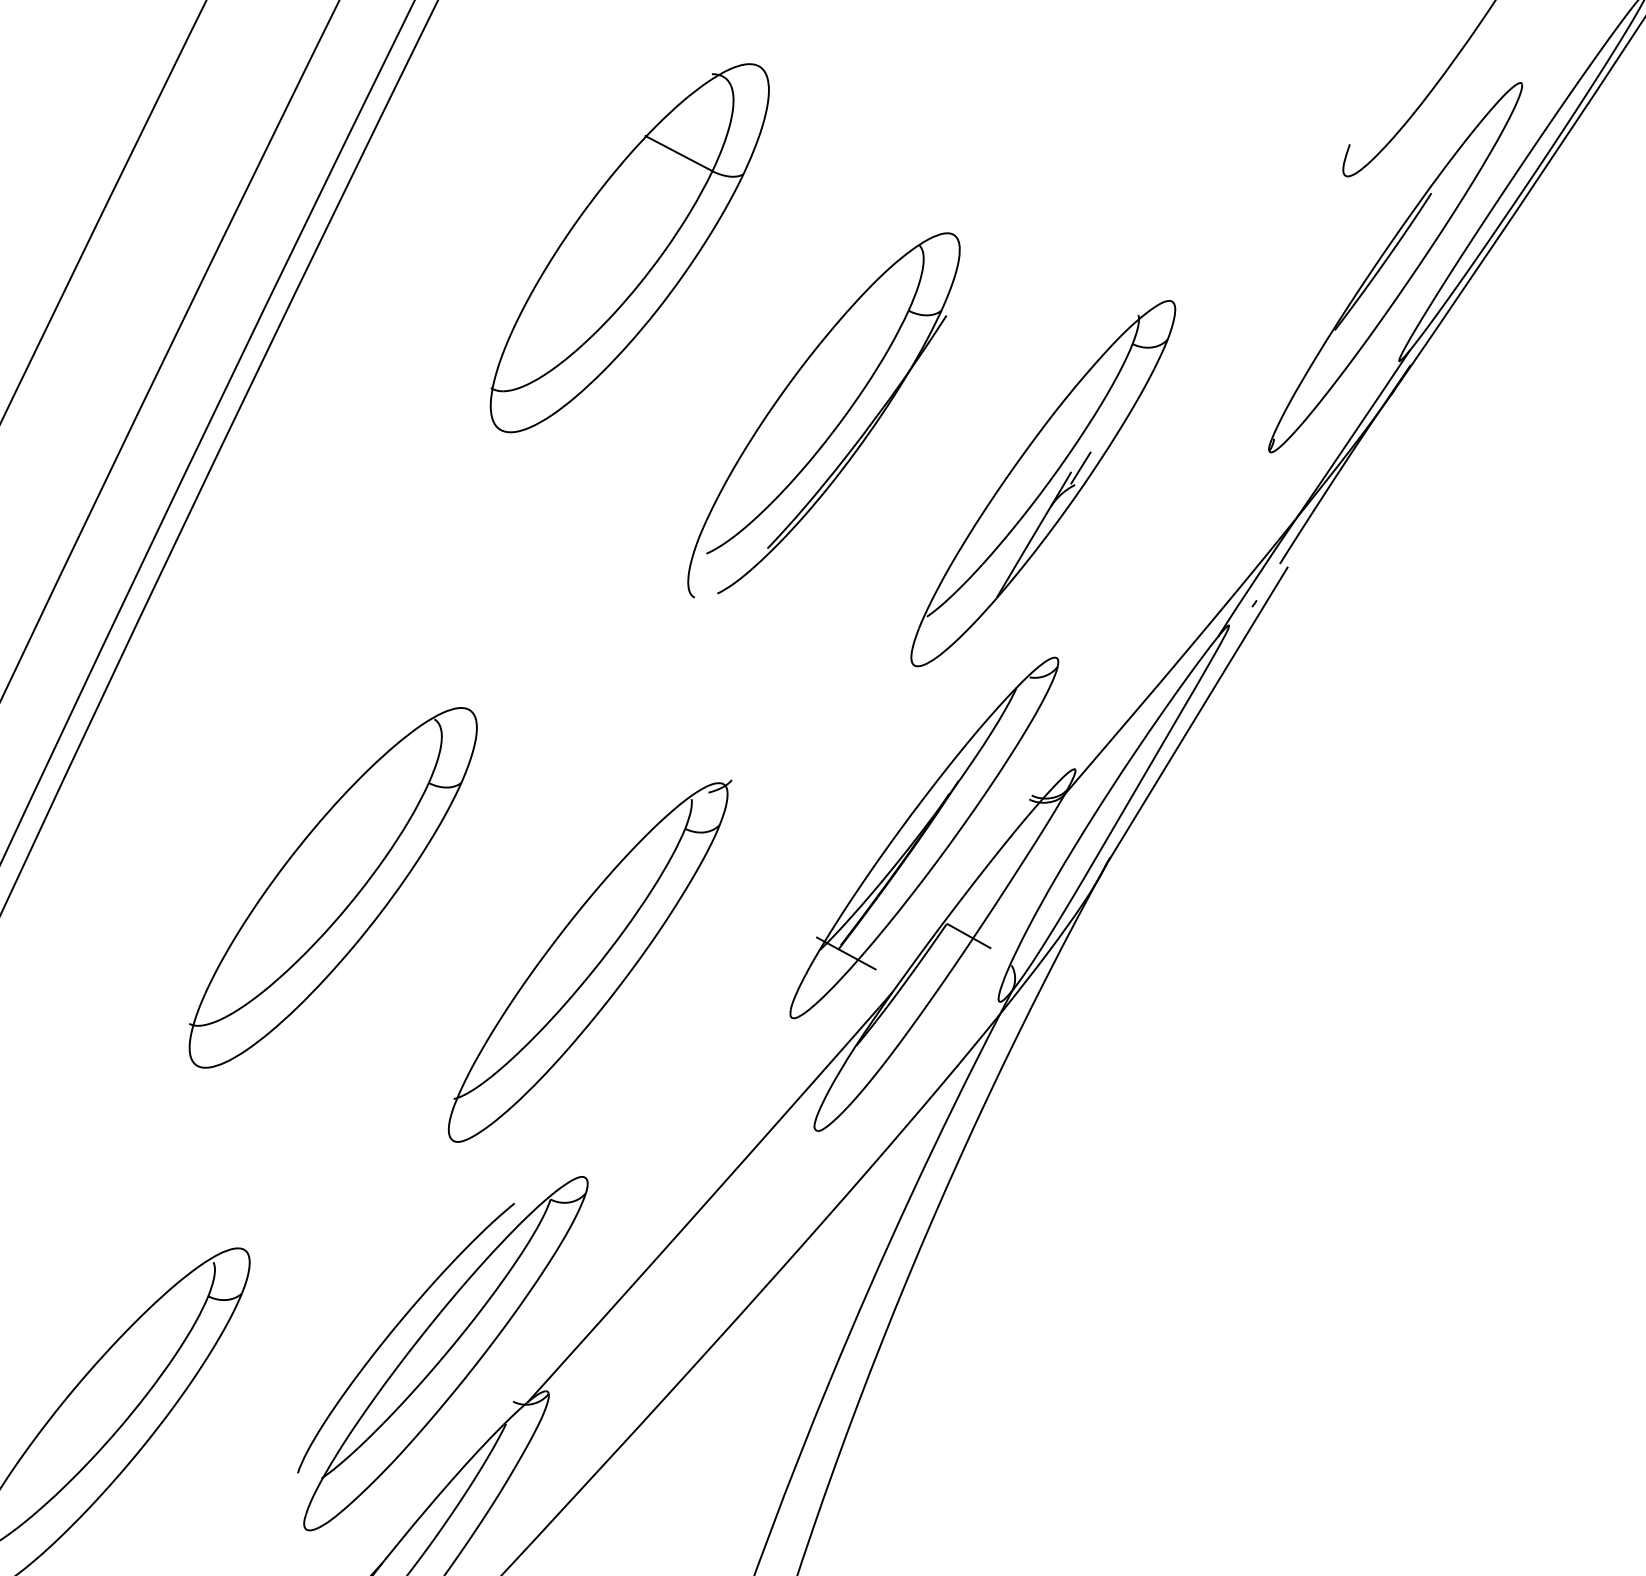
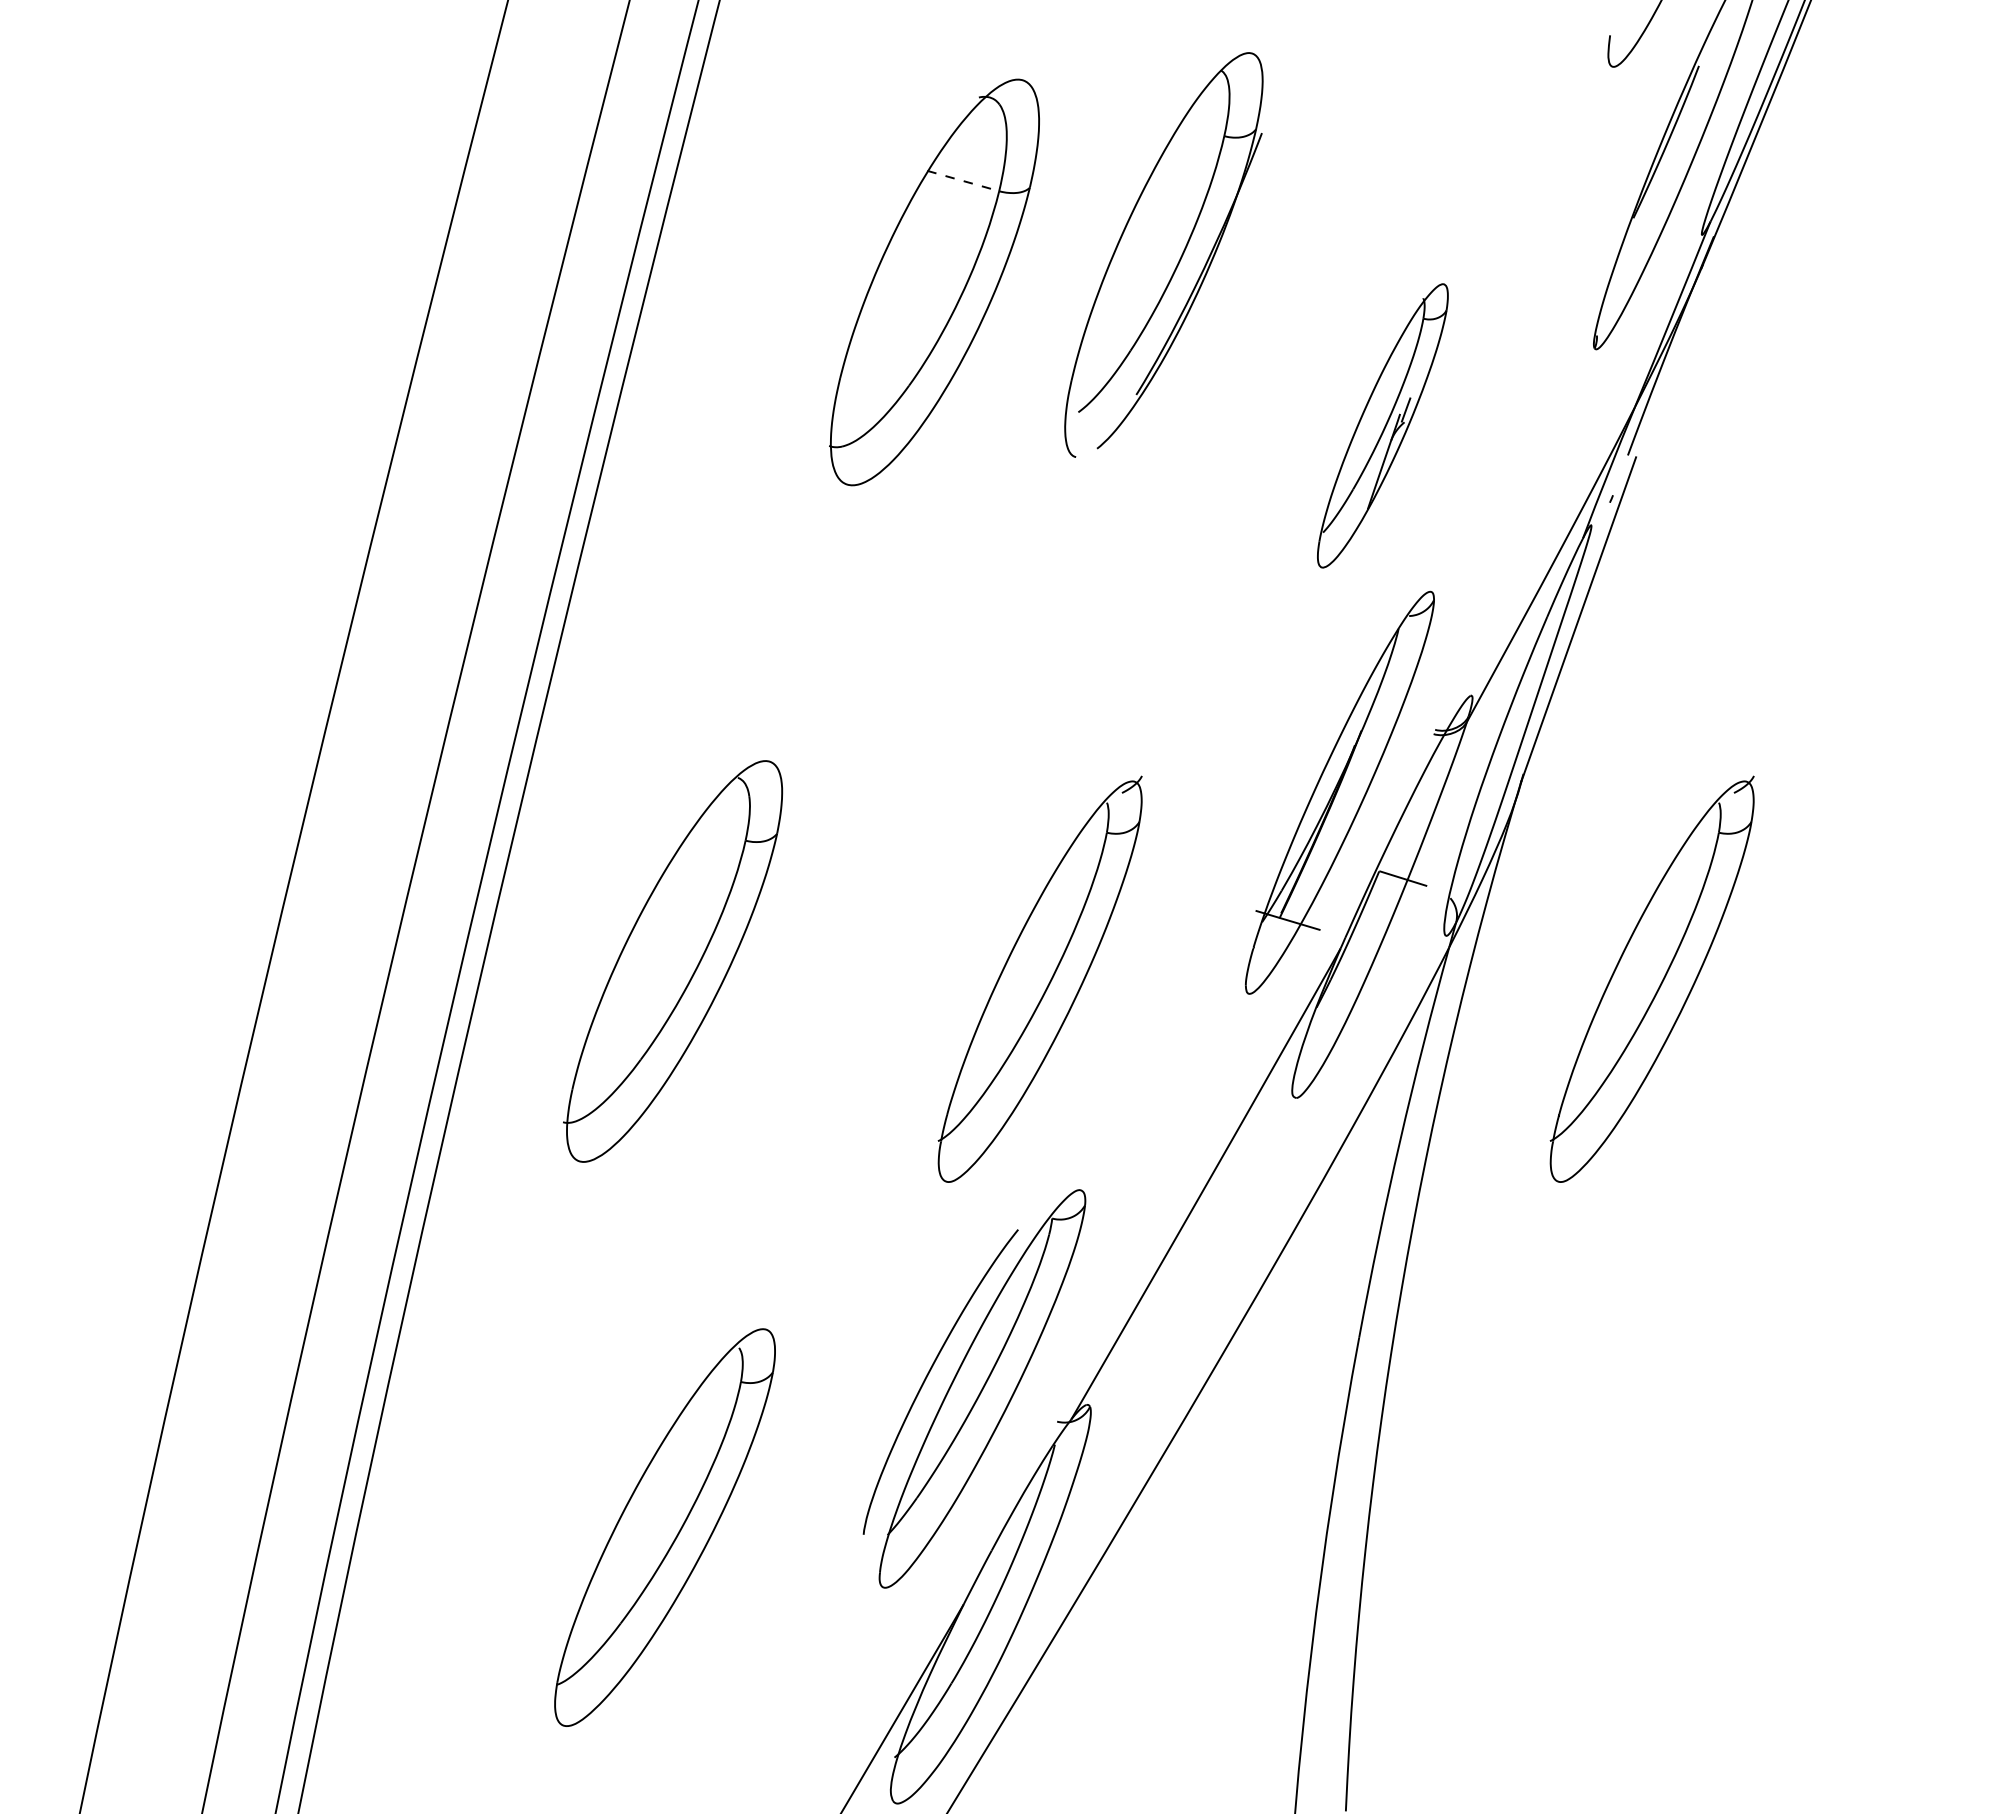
line: (679, 154) -> (963, 181), solid -> dashed
part: (837, 424) -> (1178, 260), moved
part: (1043, 483) -> (1382, 425), size x0.7
part: (332, 887) -> (673, 961), moved
part: (1194, 1086) -> (1651, 978), added

